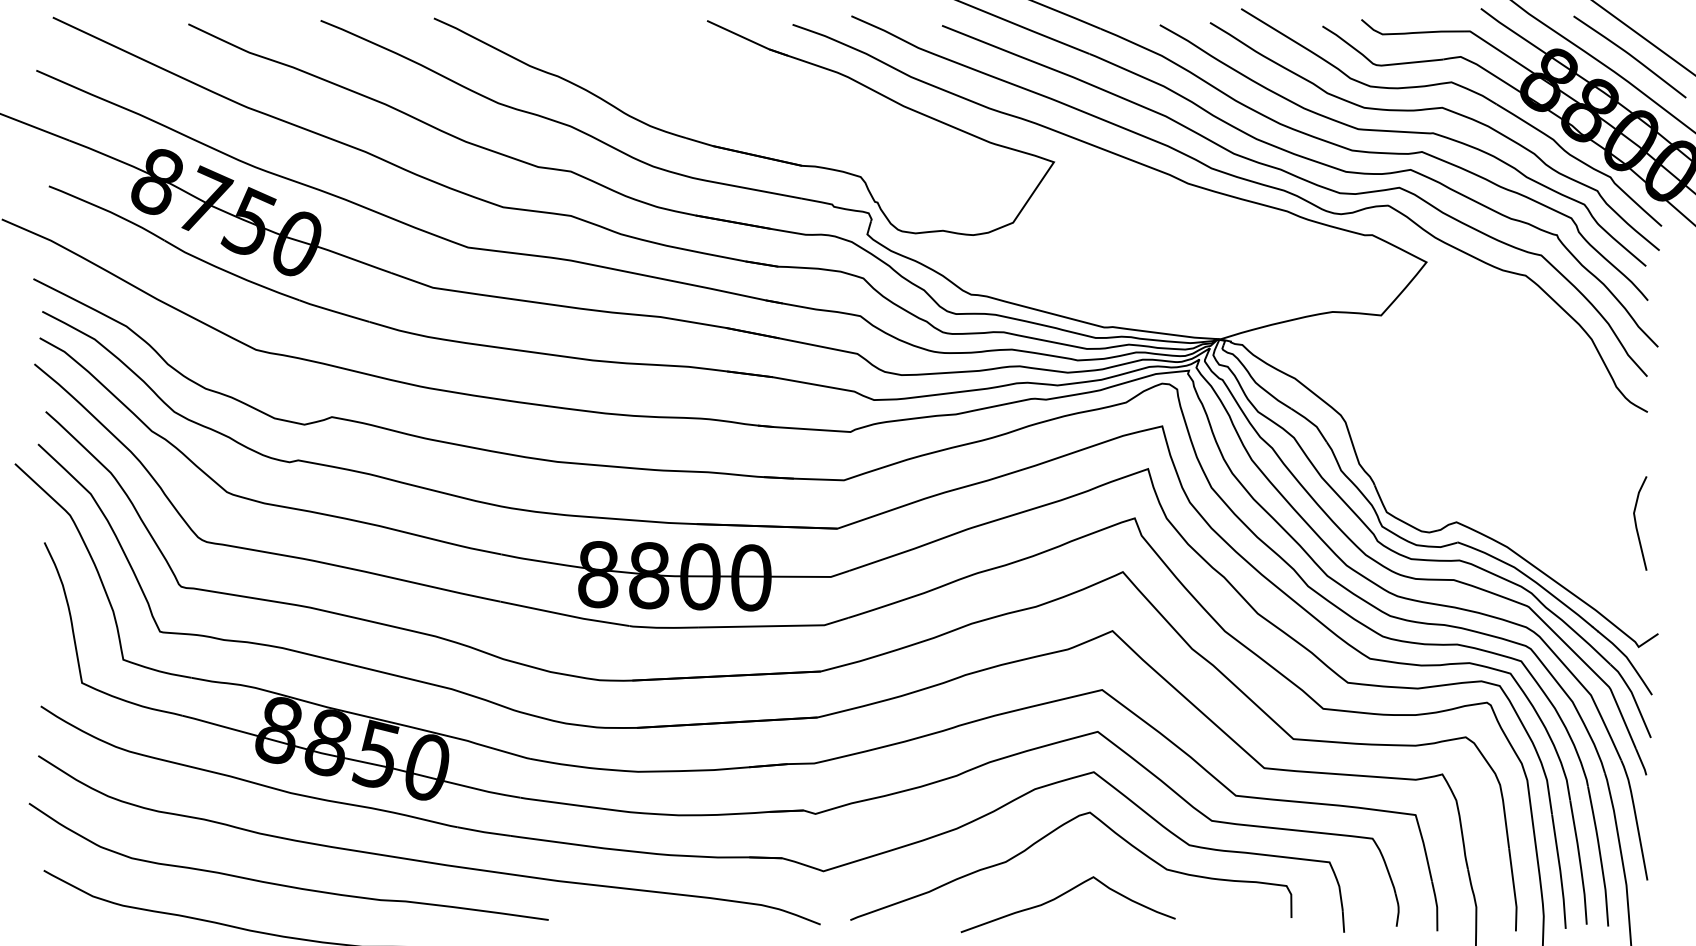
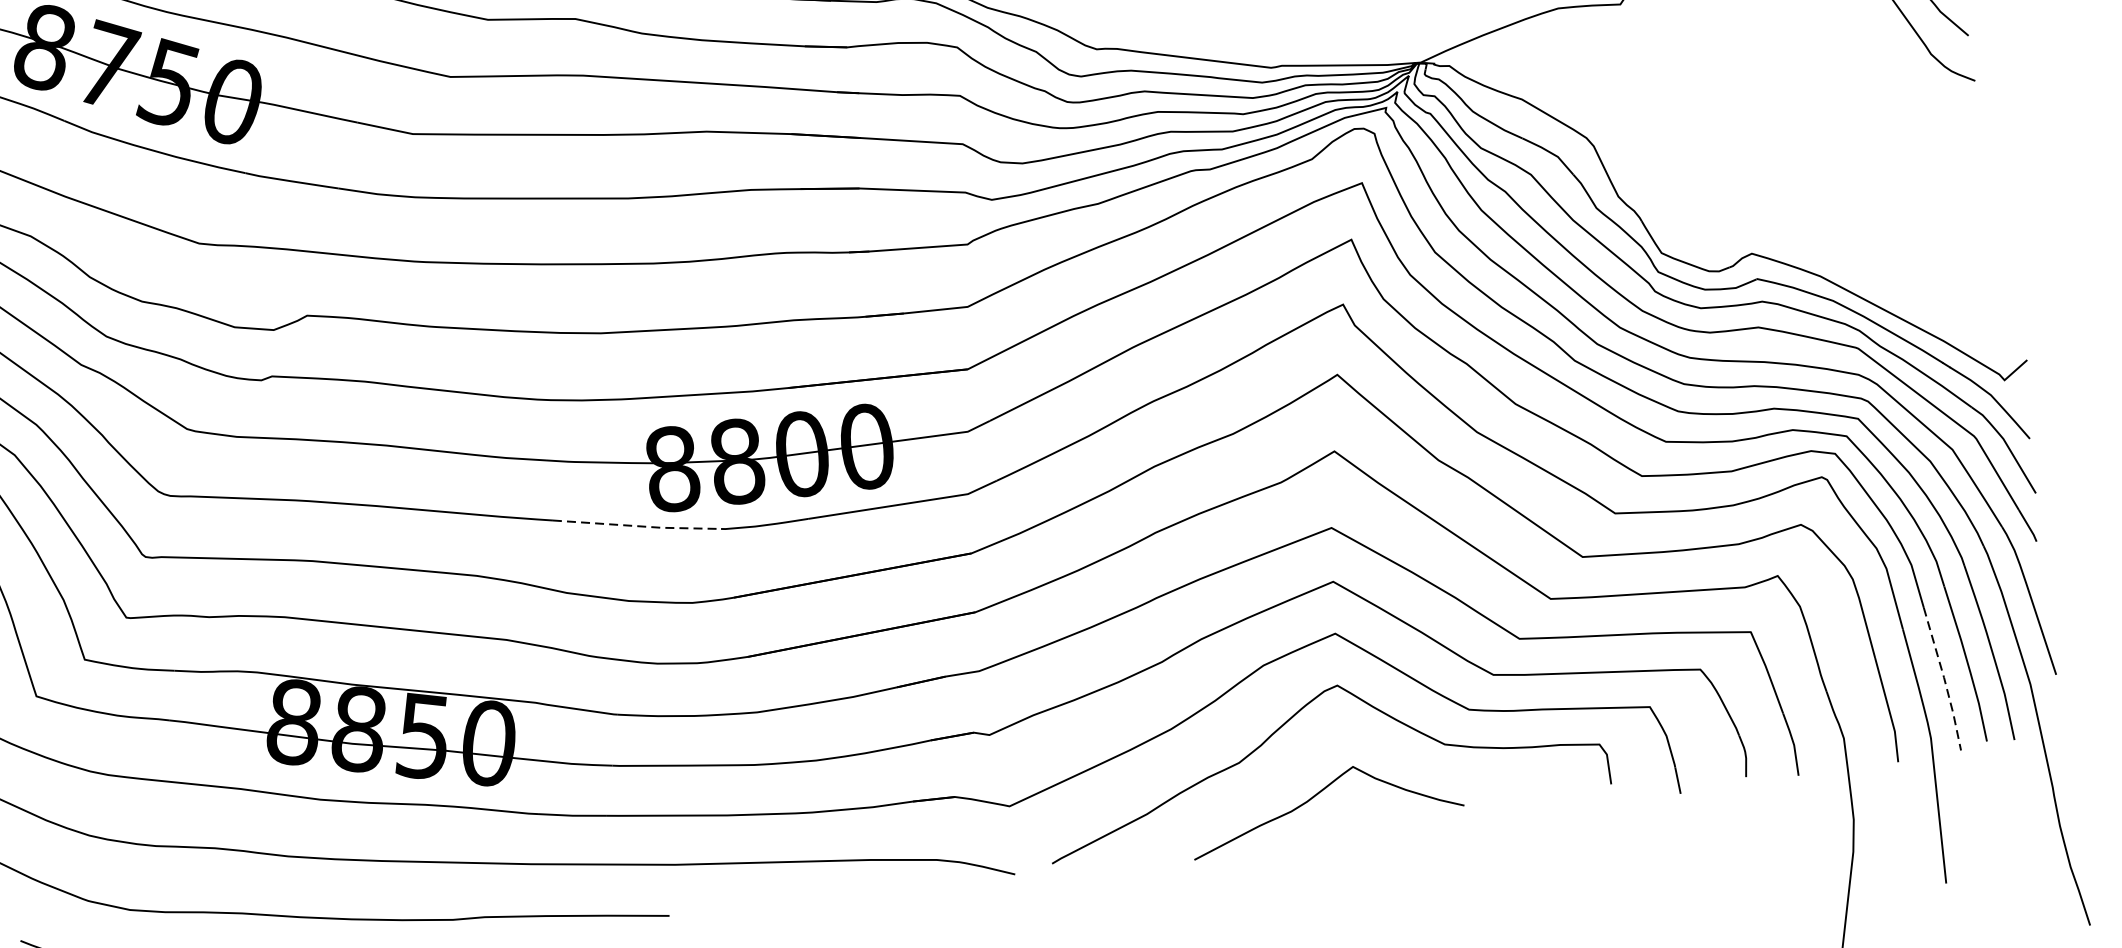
curve: (1636, 523) -> (1980, 223), removed
line: (566, 615) -> (639, 526), solid -> dashed
line: (1560, 871) -> (1944, 678), solid -> dashed

